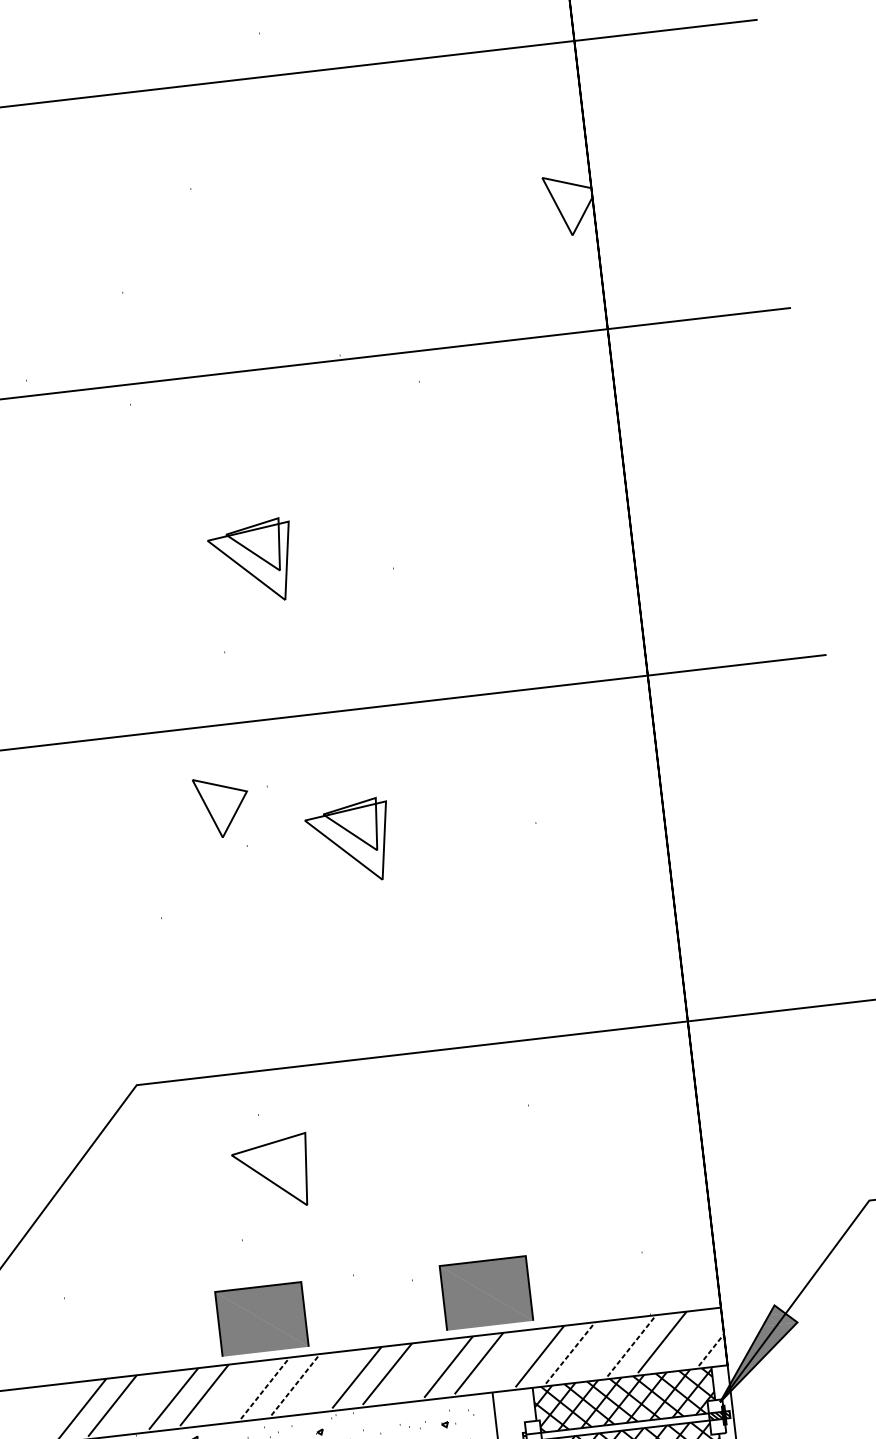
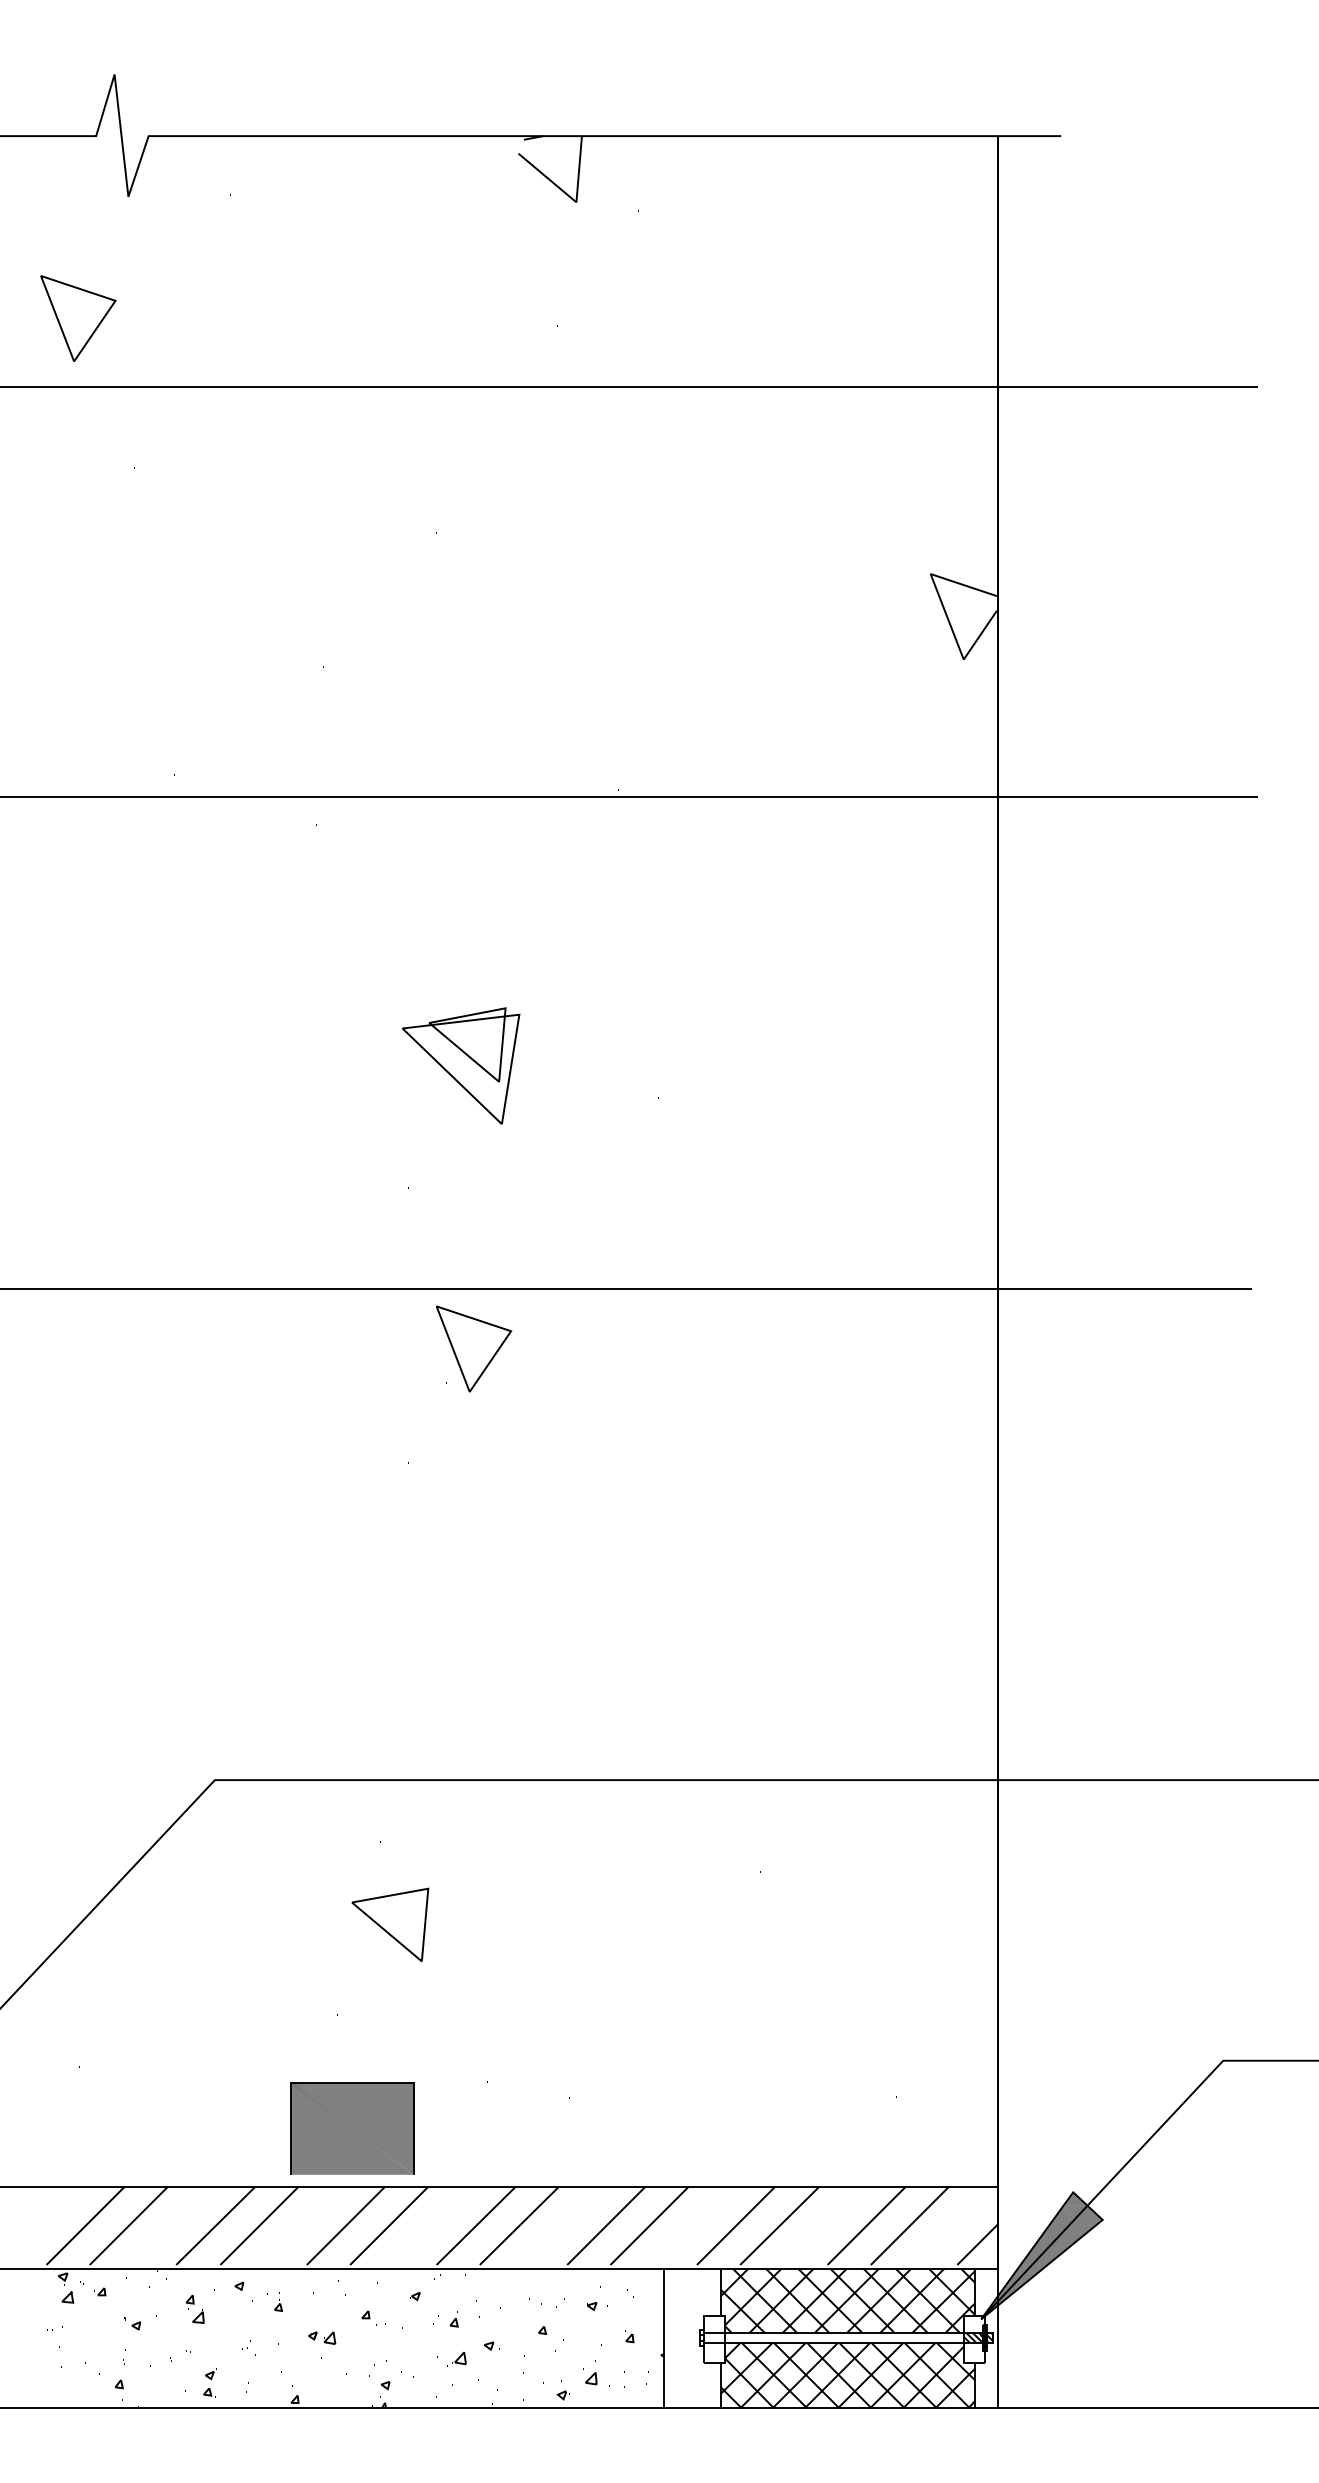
part: (222, 806) -> (474, 1348), moved
part: (349, 841) -> (552, 1473), removed
part: (272, 1172) -> (390, 1924), size x0.71
part: (486, 1293) -> (671, 2128), removed
line: (632, 1345) -> (867, 2225), dashed -> solid
line: (711, 1349) -> (977, 2244), dashed -> solid
line: (570, 1352) -> (779, 2225), dashed -> solid
line: (295, 1384) -> (389, 2225), dashed -> solid
line: (265, 1387) -> (346, 2225), dashed -> solid

